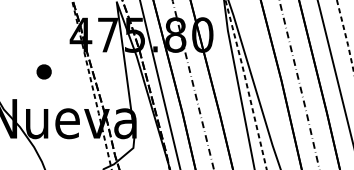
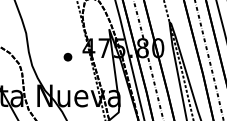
part: (43, 72) -> (67, 57), moved

